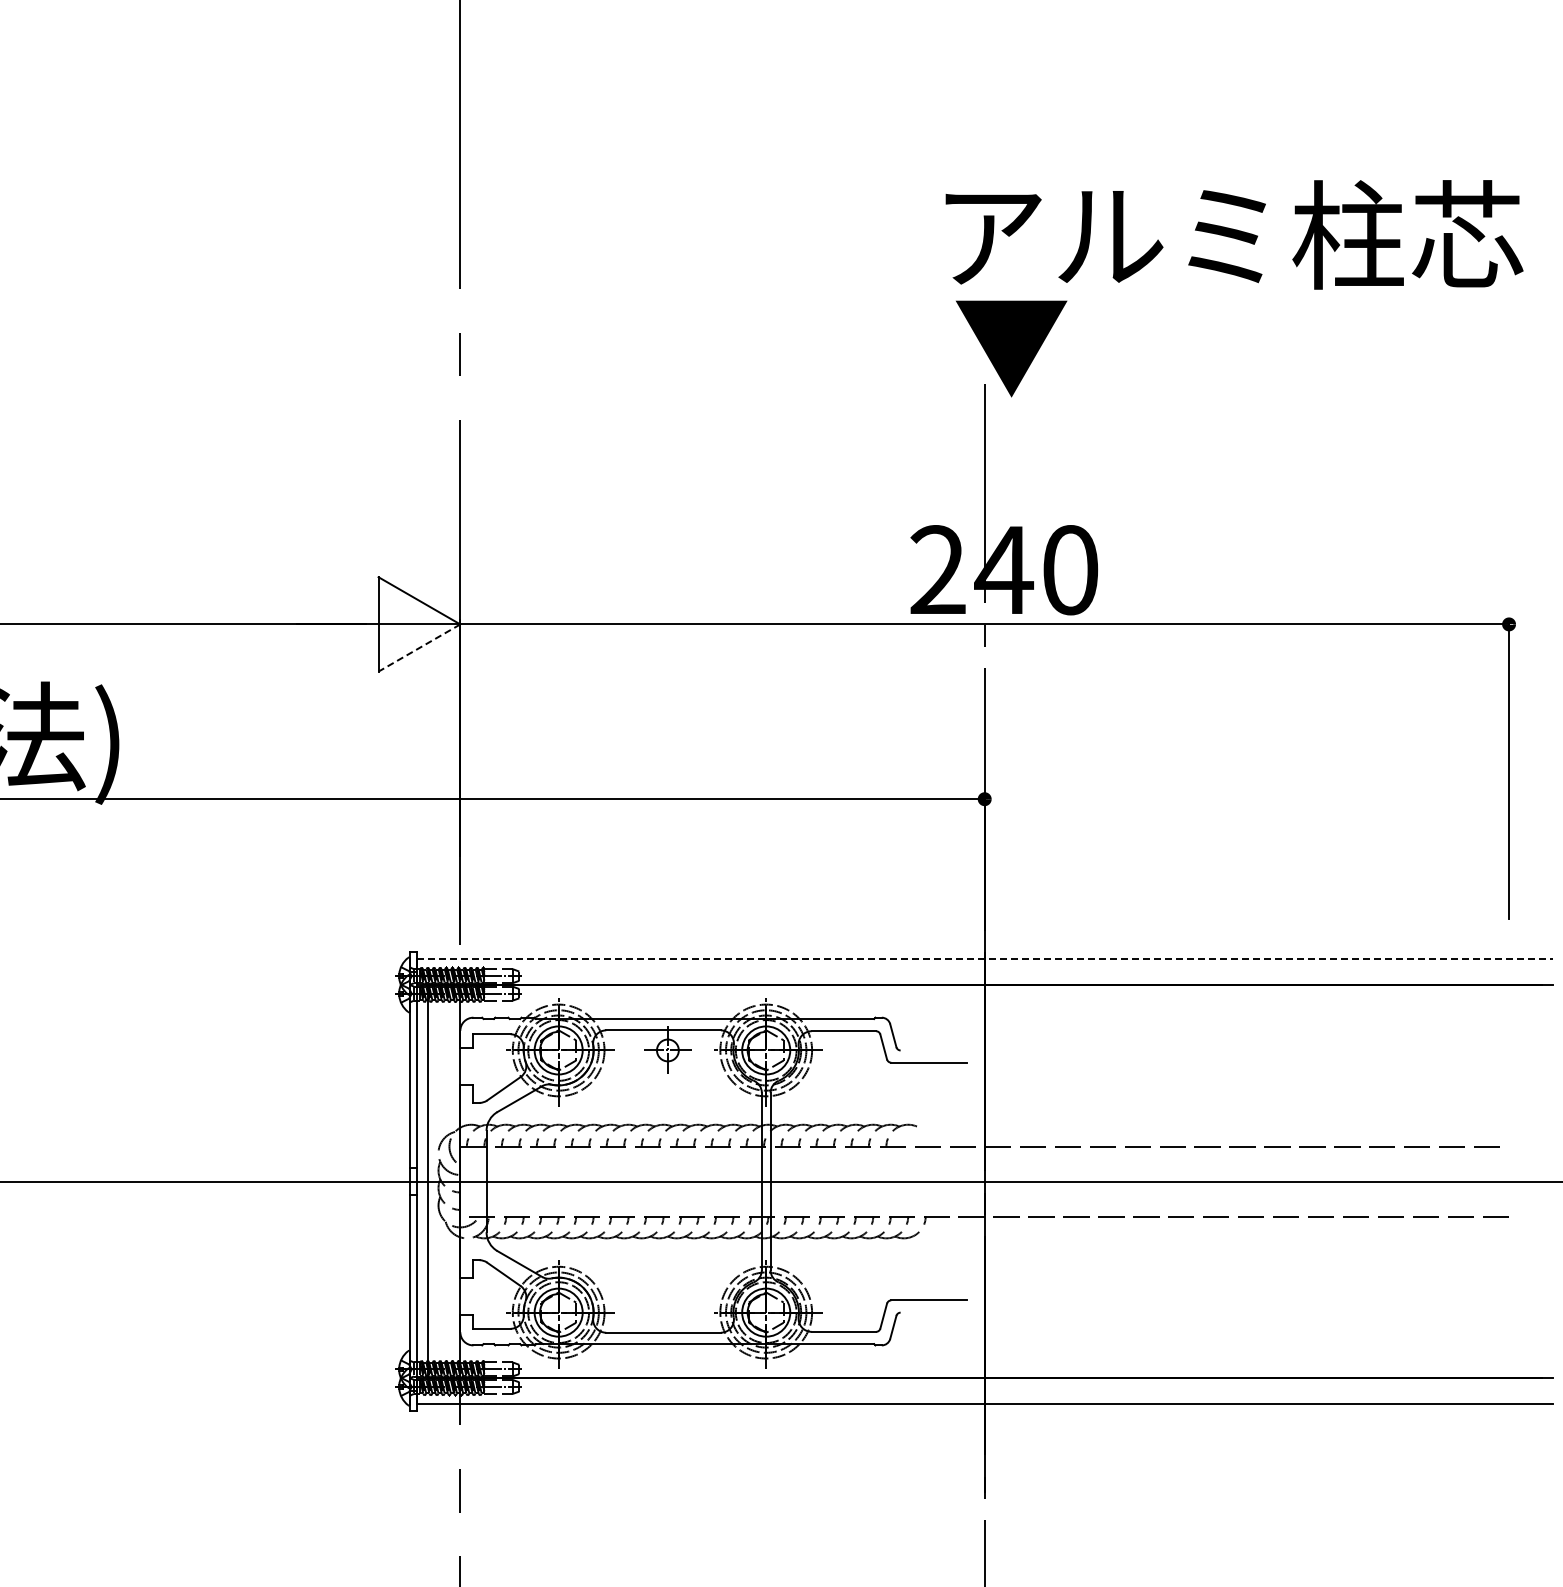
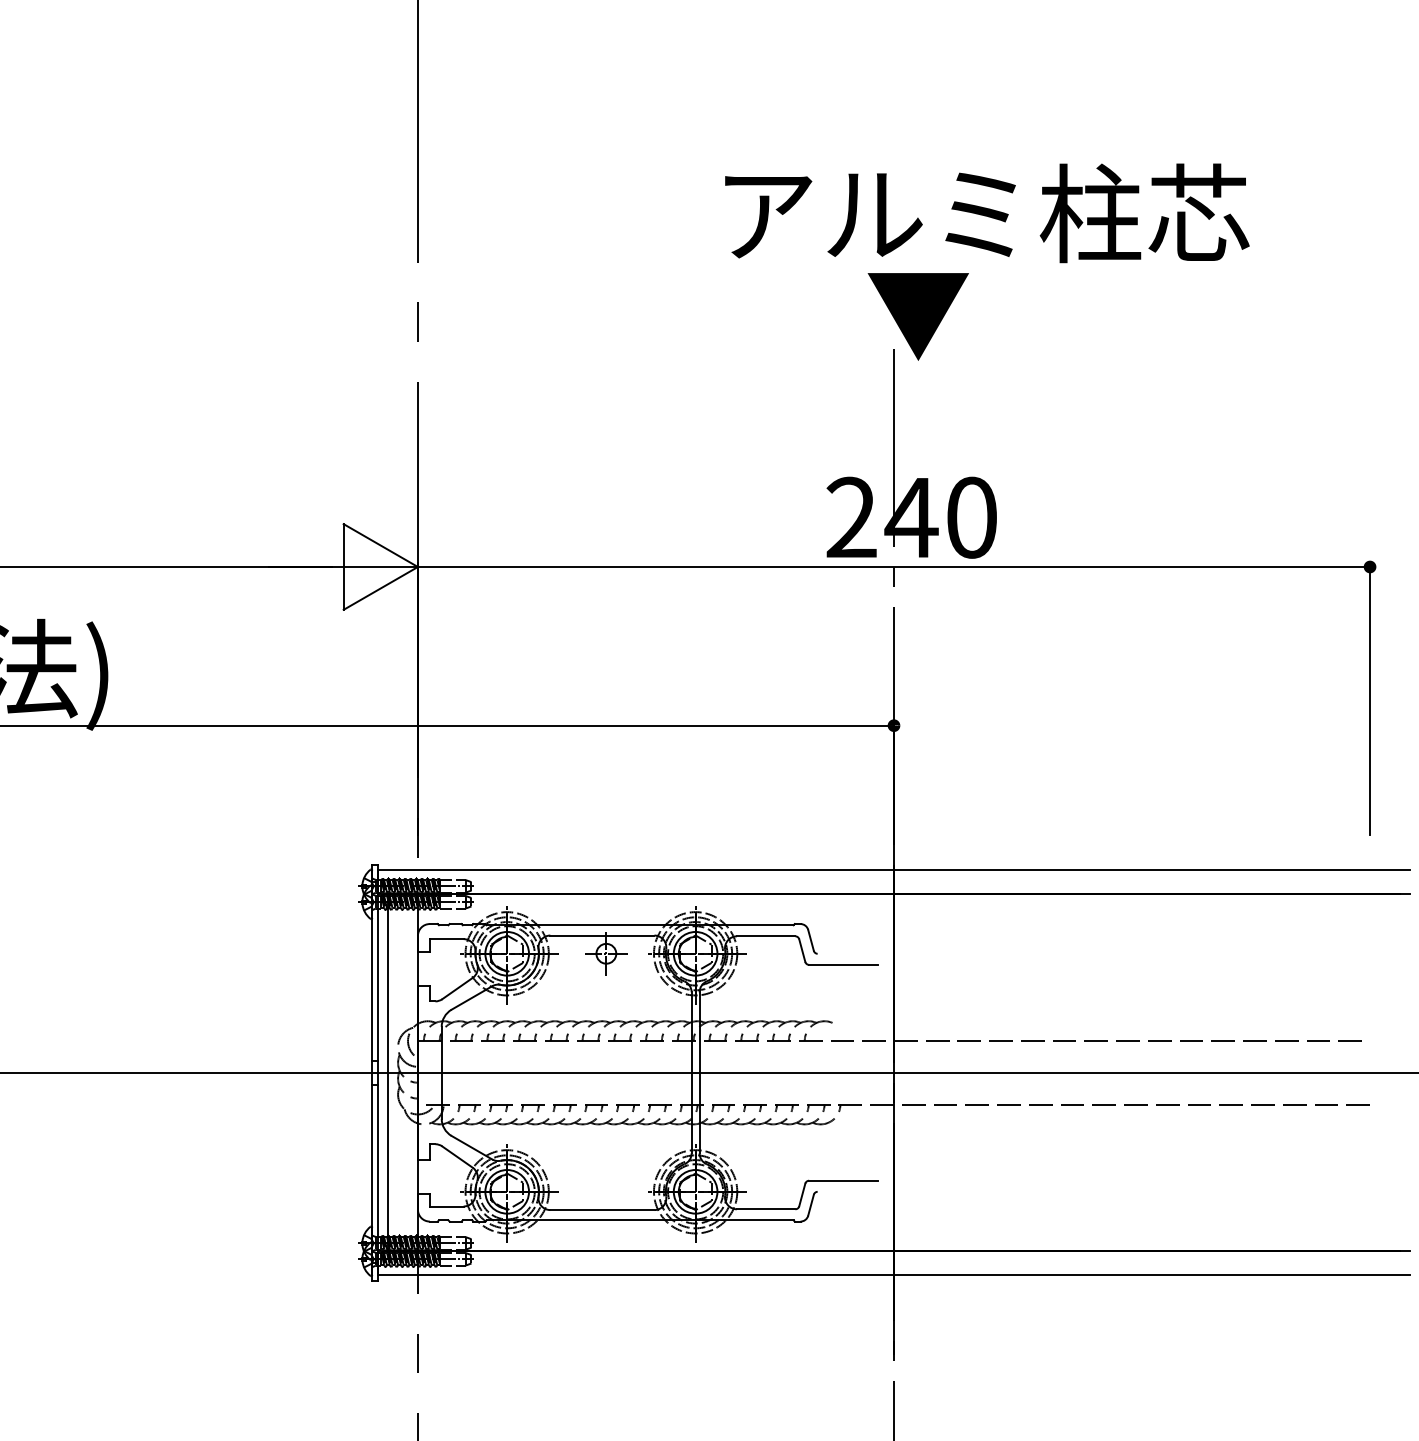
text: (1234, 234) -> (987, 212), moved
line: (419, 648) -> (380, 588), dashed -> solid
line: (985, 958) -> (894, 870), dashed -> solid

